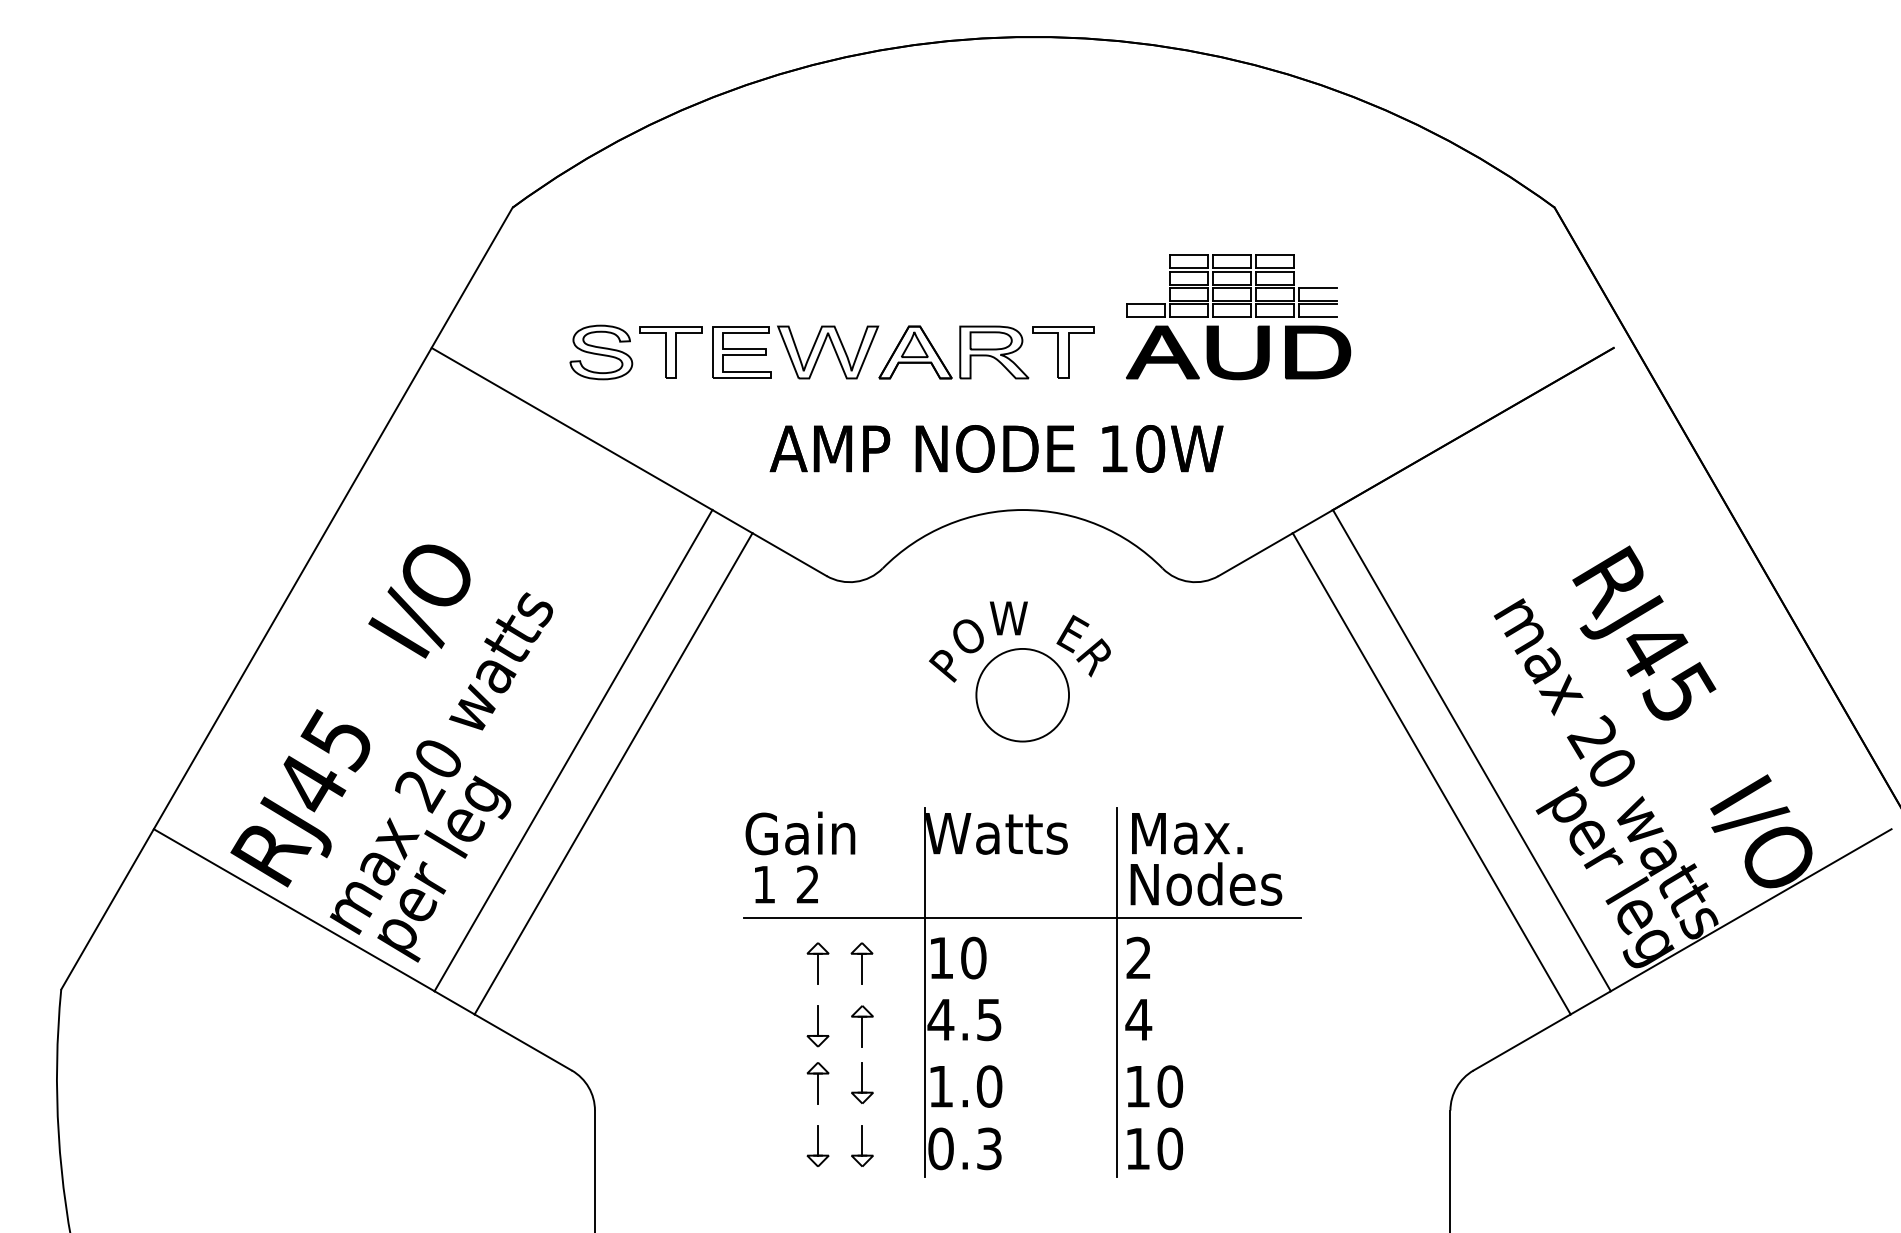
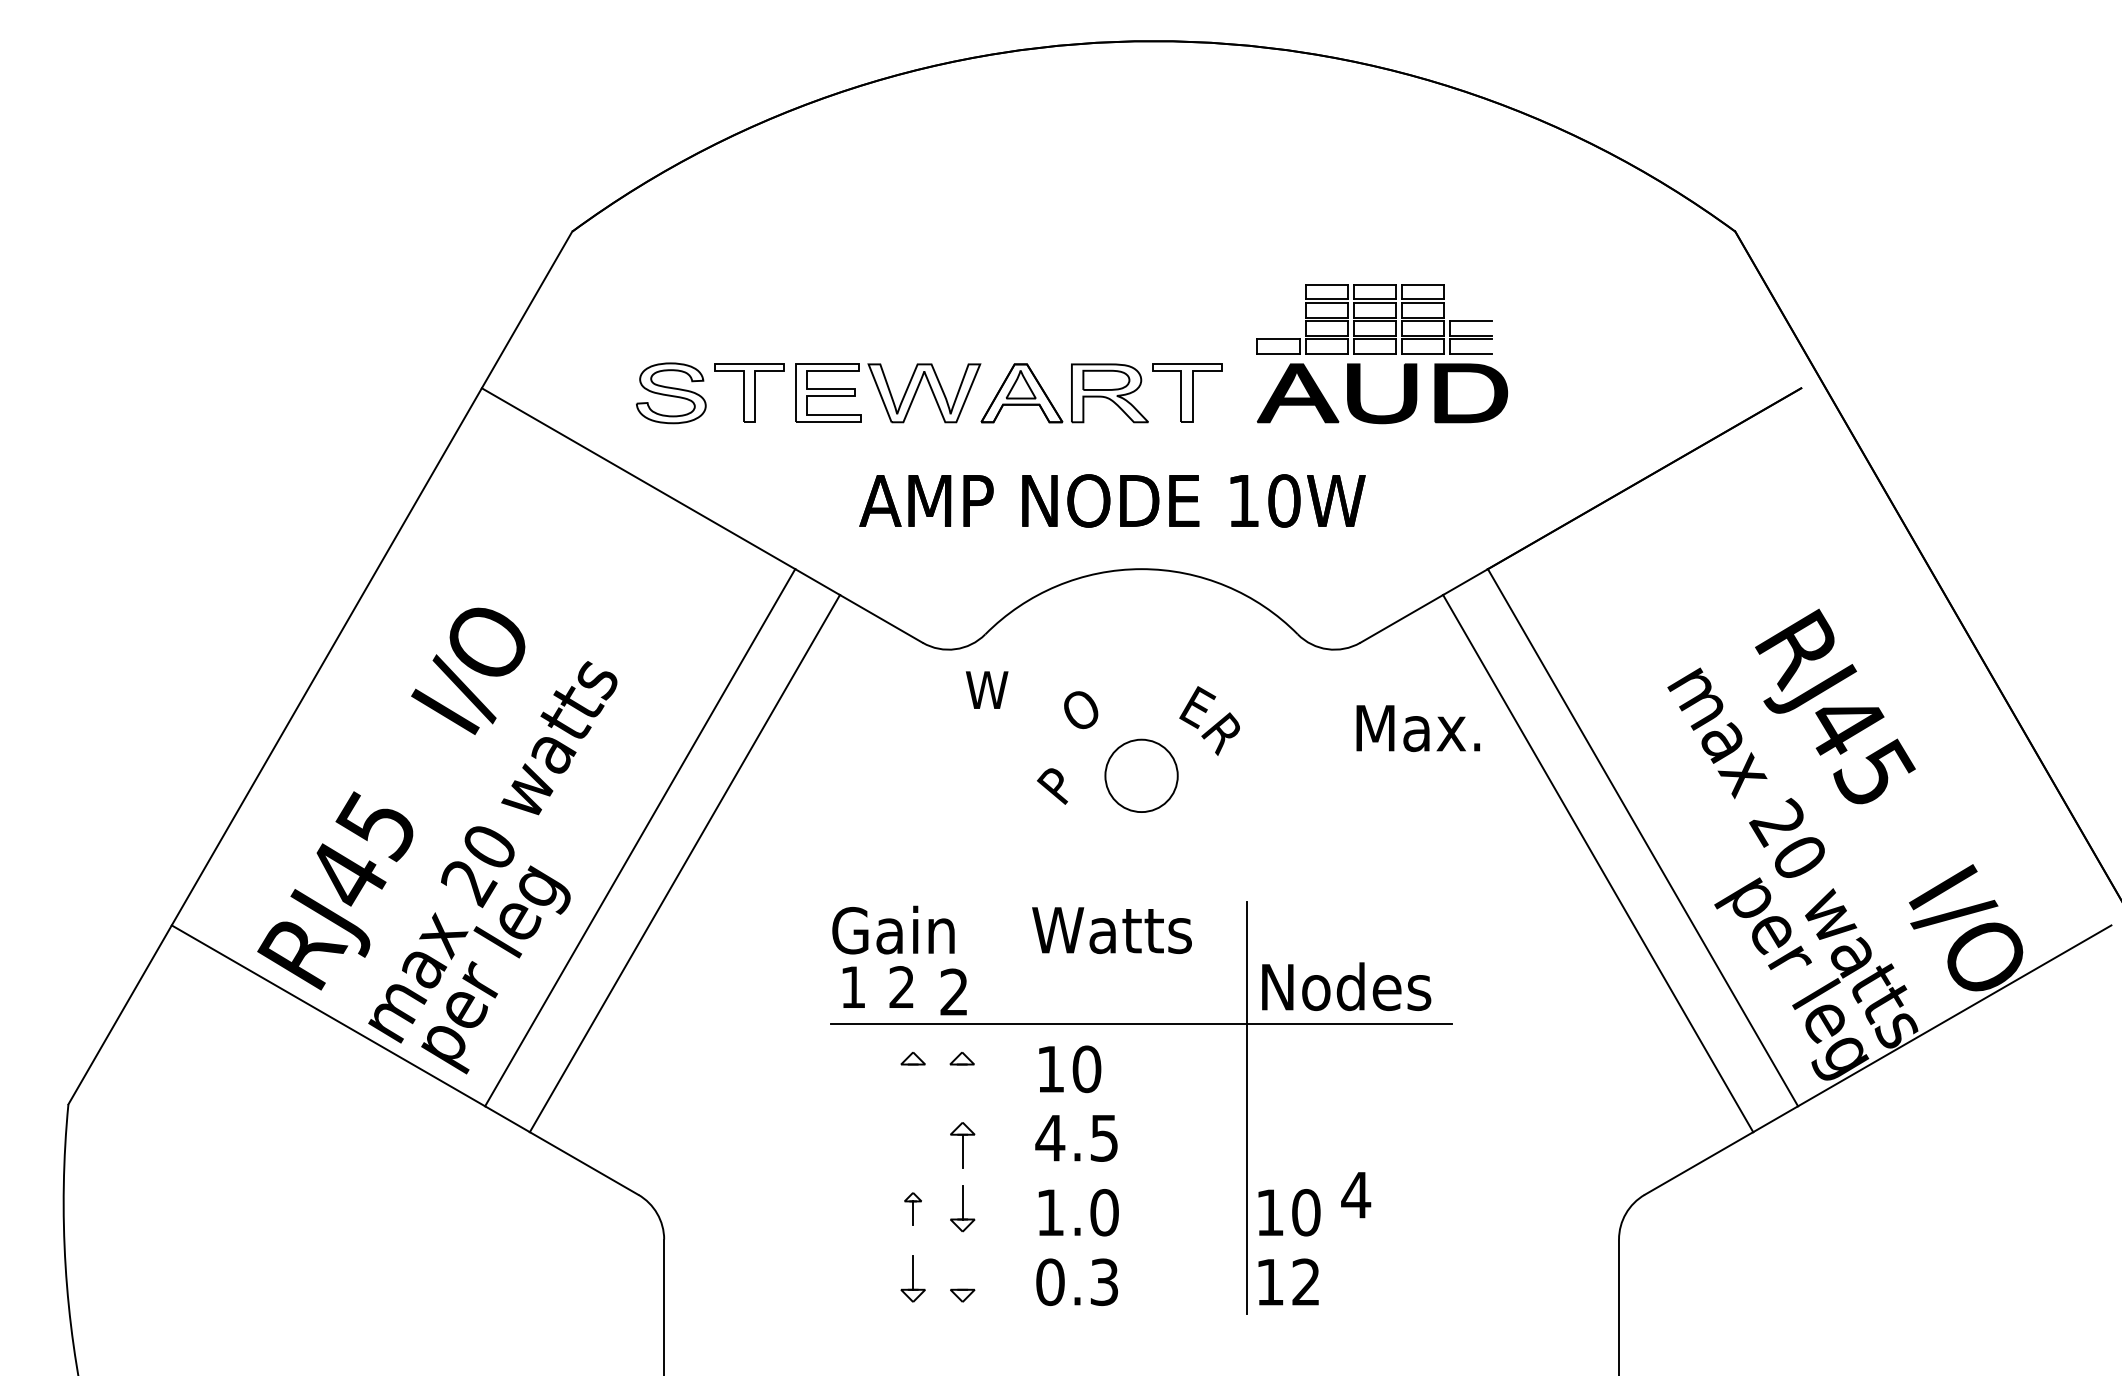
text: (1009, 617) -> (987, 689), moved
text: (942, 666) -> (1052, 786), moved
circle: (1022, 694) -> (1141, 775), size x0.7
text: (1186, 833) -> (1417, 728), moved
text: (1138, 957) -> (953, 991), moved
line: (818, 969) -> (913, 1081), removed
line: (862, 969) -> (962, 1081), removed
line: (924, 992) -> (1032, 1107), removed
text: (1139, 1020) -> (1356, 1195), moved
part: (817, 1026) -> (912, 1145), removed
part: (817, 1082) -> (912, 1208), size x0.7
line: (862, 1140) -> (962, 1272), removed
text: (1170, 1149) -> (1306, 1282), 10 -> 12

